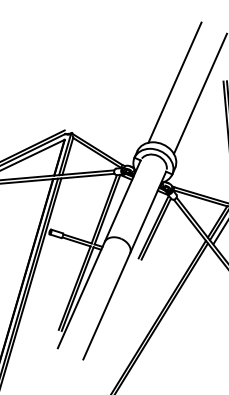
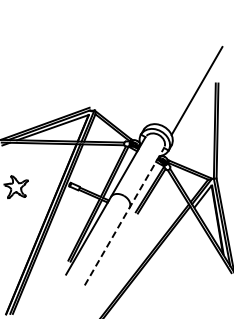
line: (173, 83) -> (177, 80), removed
line: (124, 265) -> (124, 216), solid -> dashed

